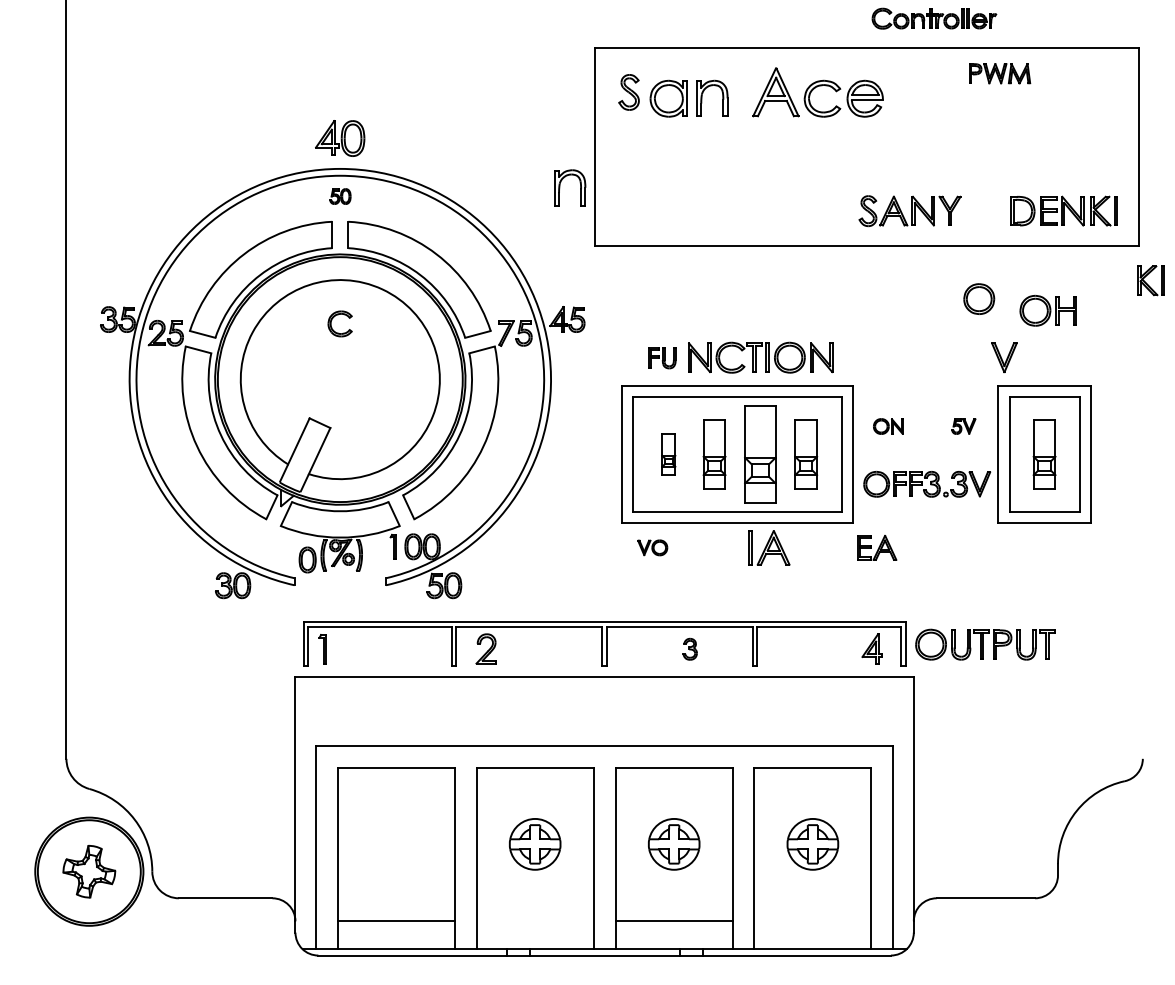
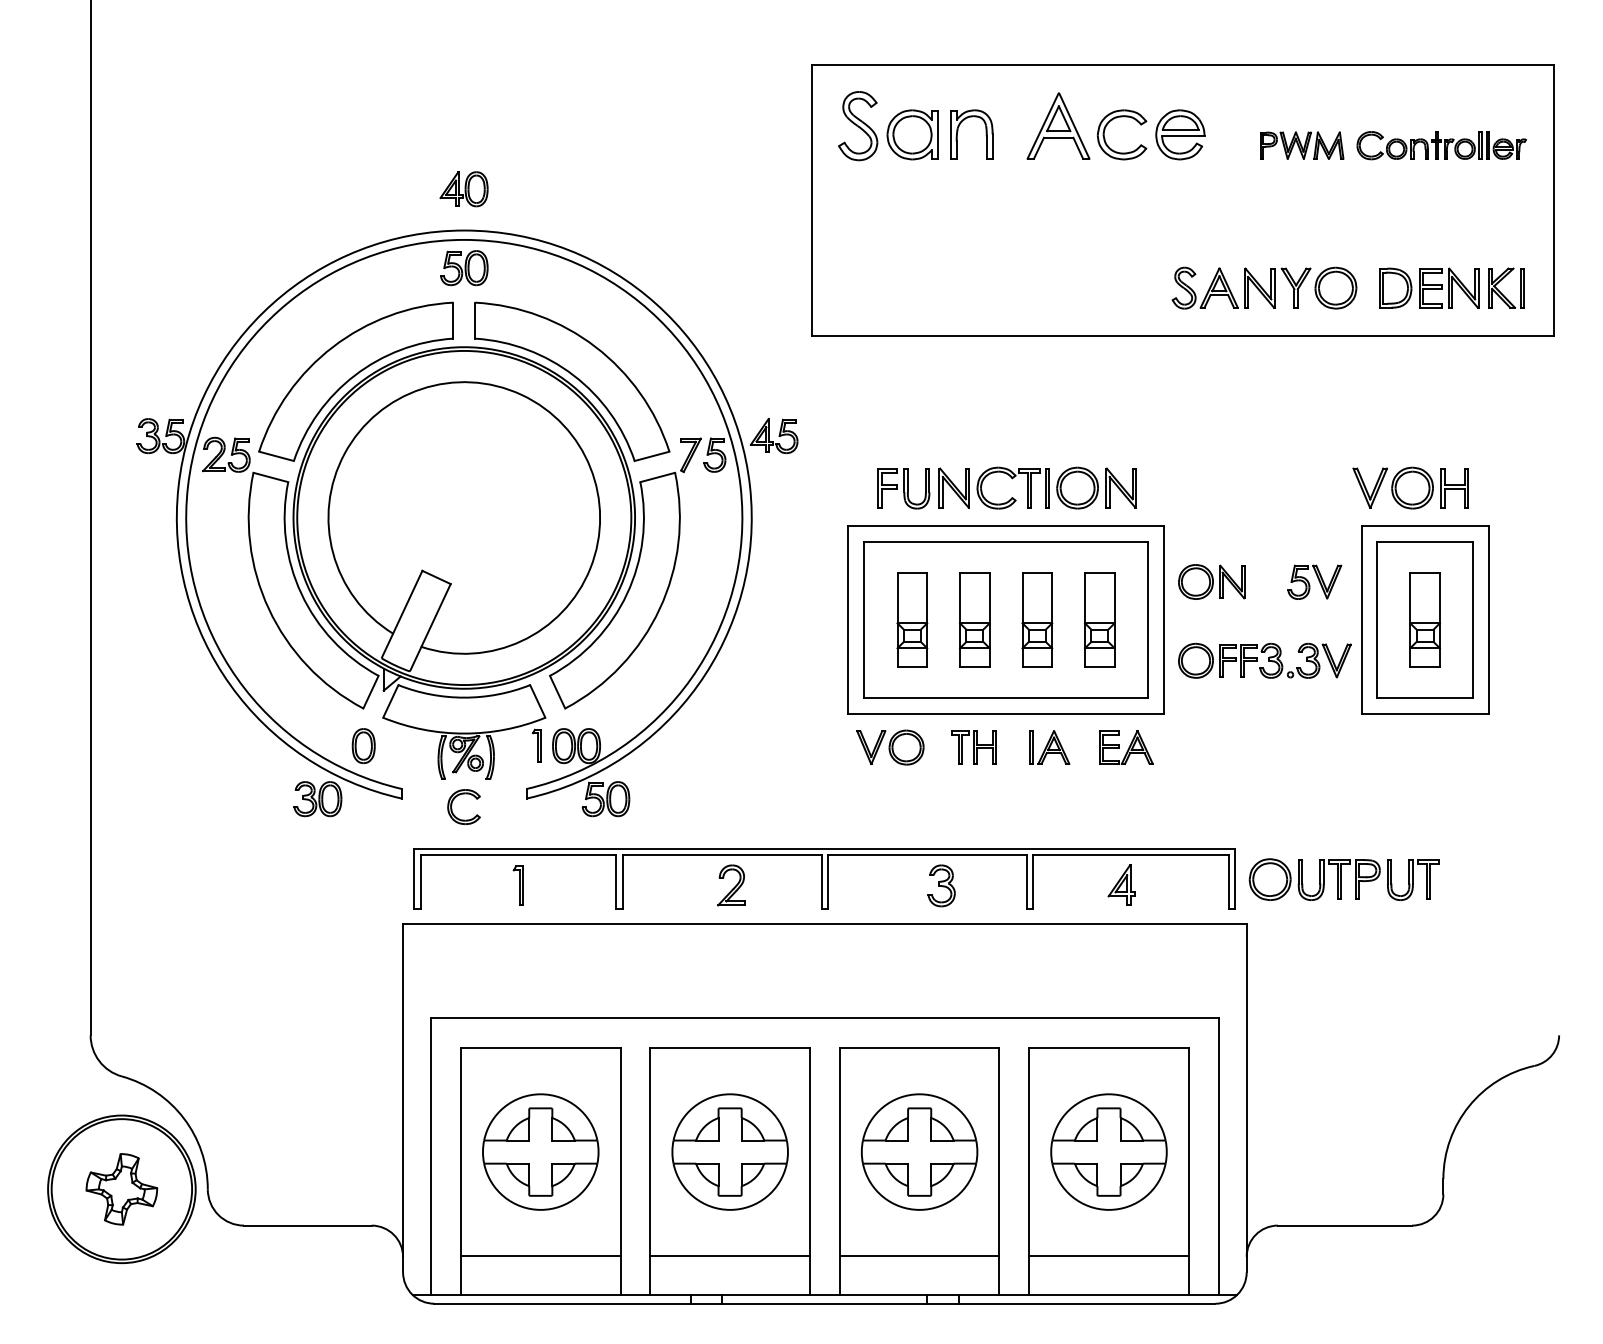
part: (934, 18) -> (1441, 145), moved
part: (1000, 73) -> (1302, 145), moved
part: (629, 92) -> (858, 126), size x1.43
part: (339, 138) -> (463, 189), size x0.71
part: (560, 185) -> (764, 253), removed
part: (340, 196) -> (464, 268), size x1.67
part: (1147, 283) -> (1565, 387), removed
part: (978, 298) -> (1335, 287), moved
part: (1047, 310) -> (1429, 487), moved
part: (331, 322) -> (452, 805), moved
part: (662, 357) -> (903, 488), size x1.43
part: (888, 426) -> (1211, 581), size x1.67
part: (963, 426) -> (1314, 581), size x1.67
part: (668, 454) -> (912, 619), size x1.67
part: (760, 454) -> (1037, 619), size x0.71
part: (652, 547) -> (890, 747), size x1.67
part: (713, 547) -> (973, 747), added
part: (769, 547) -> (1049, 747), size x0.71
part: (877, 547) -> (1126, 747), moved
part: (307, 560) -> (363, 746), moved
part: (322, 648) -> (517, 885), moved
part: (486, 648) -> (731, 885), moved
part: (690, 648) -> (941, 885), size x1.43
part: (871, 648) -> (1121, 884), moved
part: (396, 843) -> (540, 1151), added
part: (534, 843) -> (729, 1151), size x1.67
part: (673, 843) -> (919, 1151), size x1.67
part: (812, 843) -> (1108, 1151), size x1.67
line: (535, 920) -> (730, 1256), added
line: (812, 920) -> (1108, 1256), added

